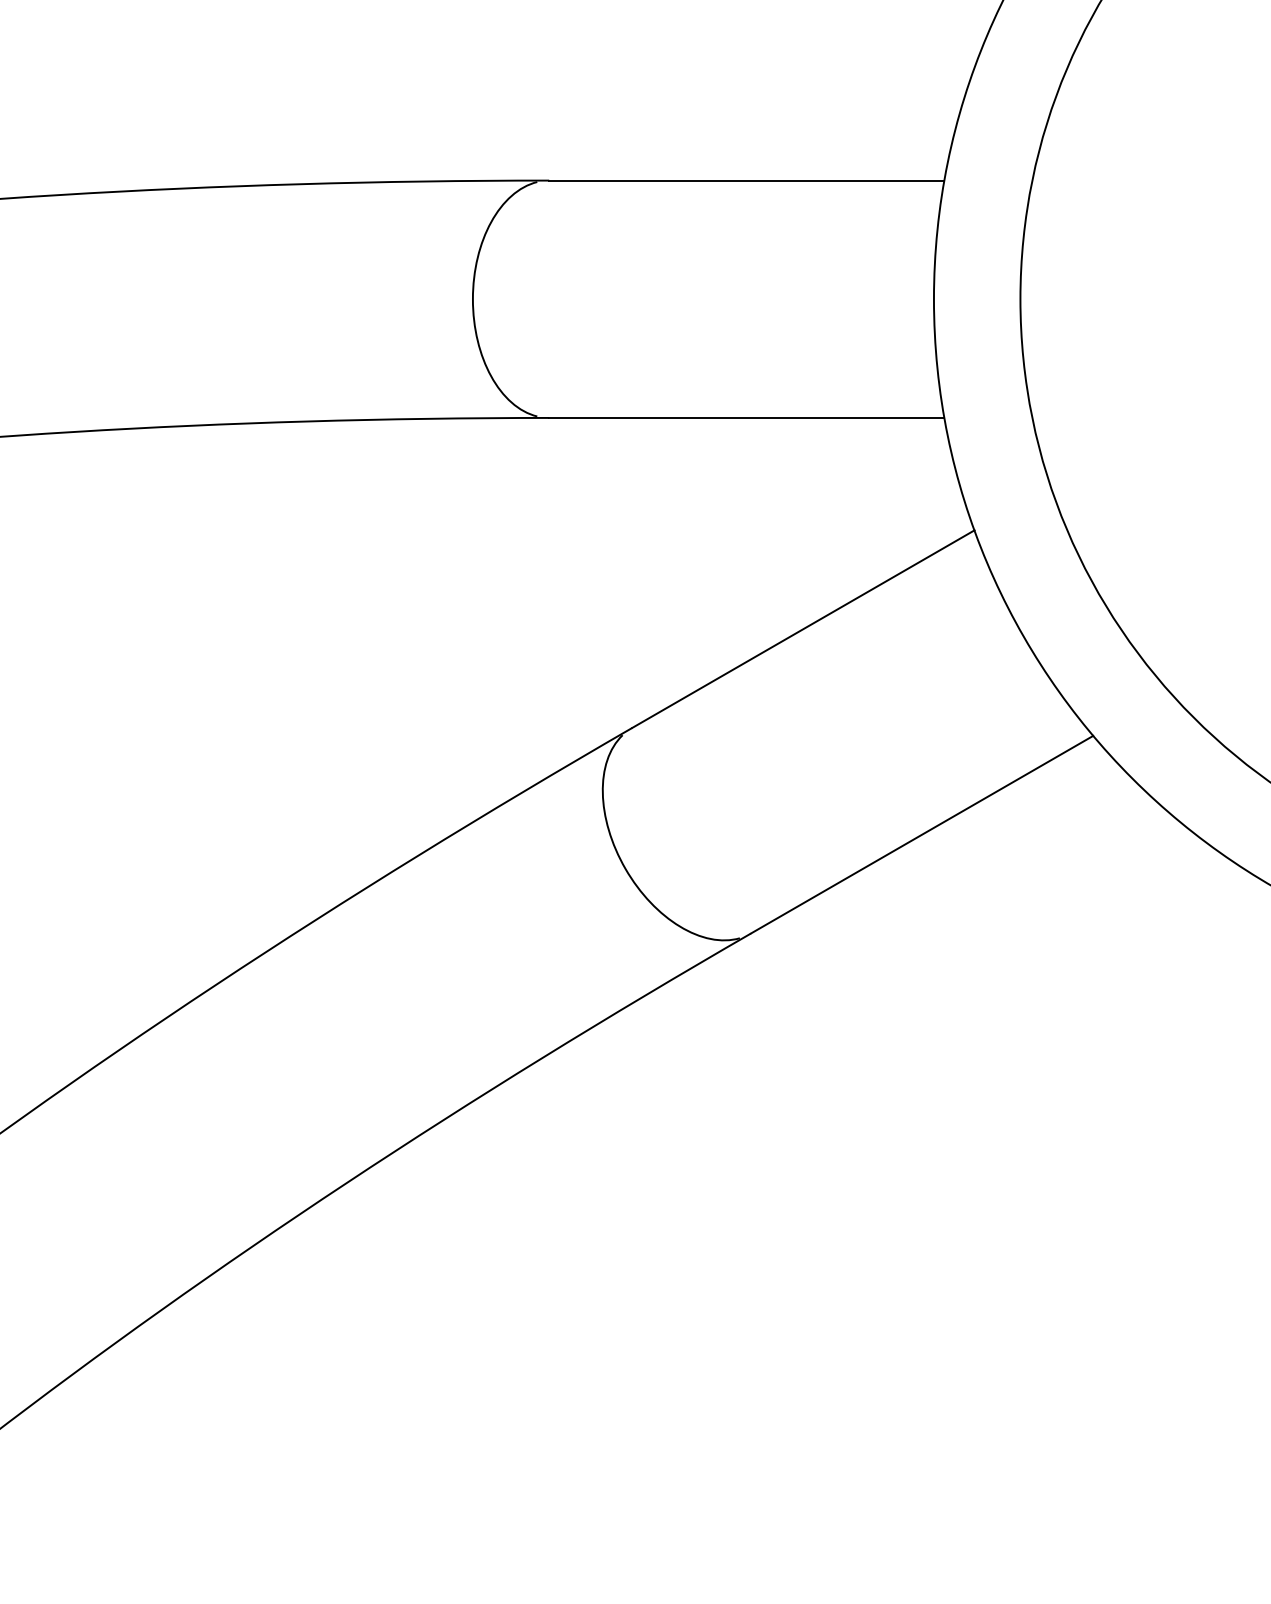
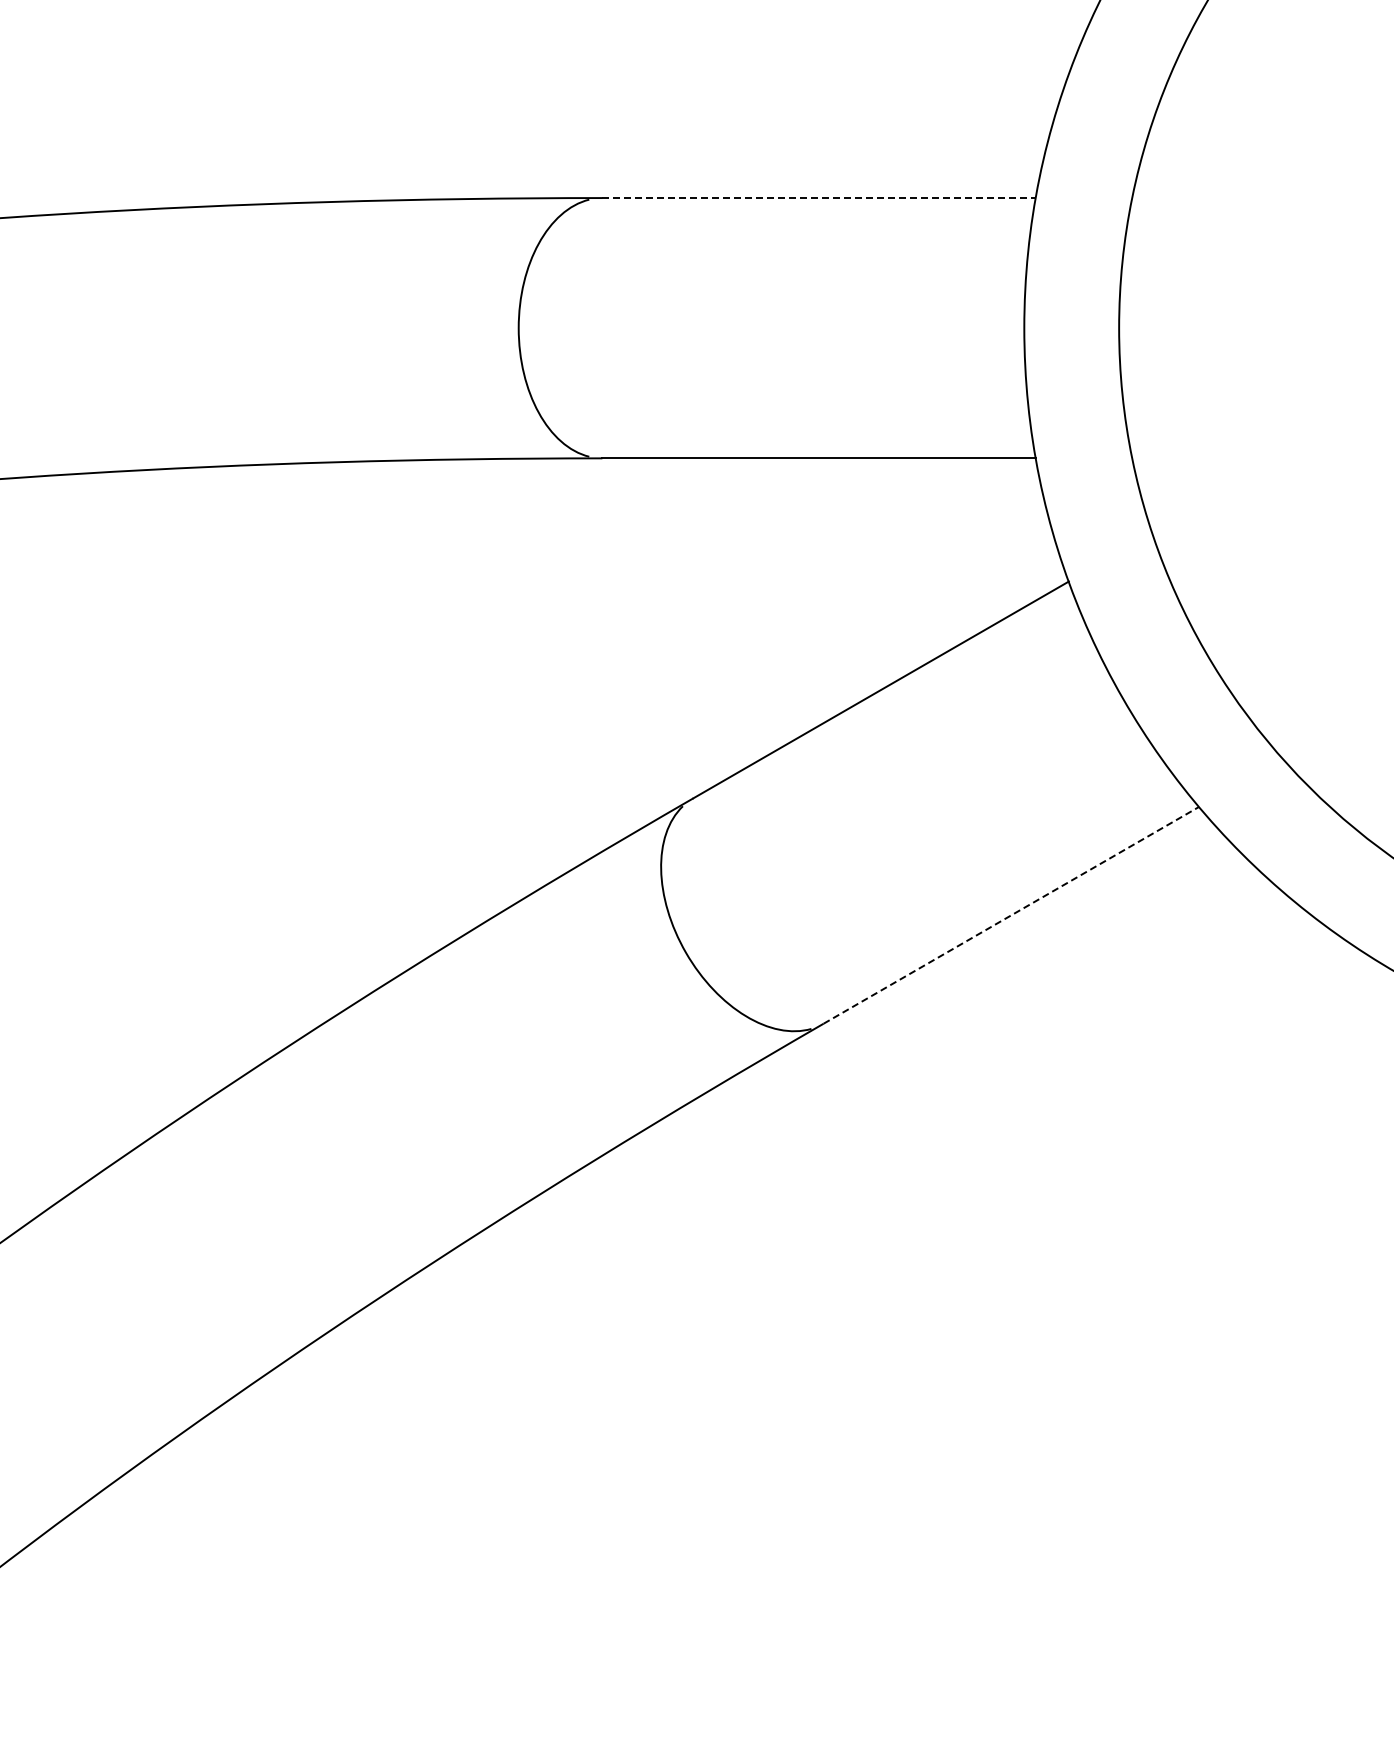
line: (747, 180) -> (819, 198), solid -> dashed
line: (922, 834) -> (1011, 915), solid -> dashed

